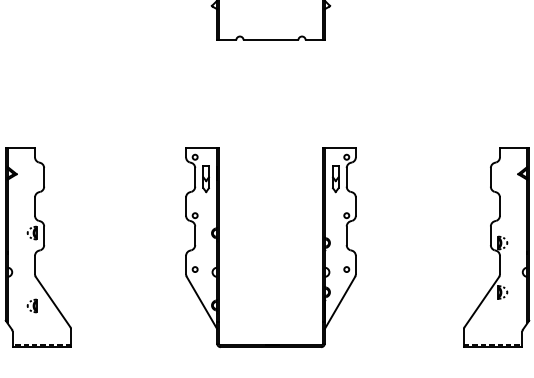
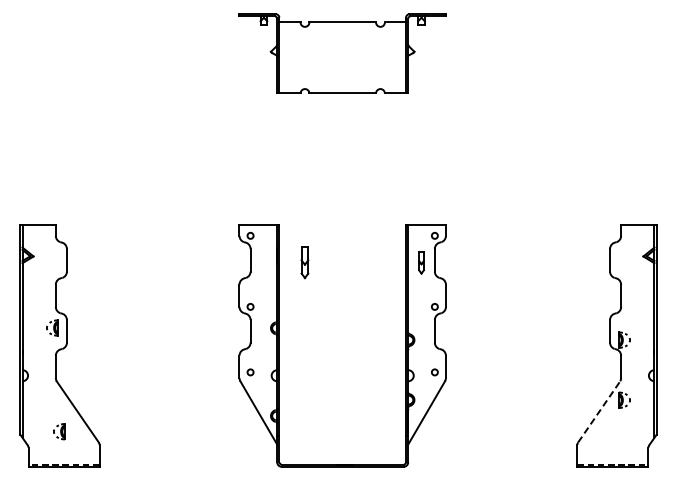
part: (205, 179) -> (304, 262), moved
part: (335, 179) -> (421, 262), size x0.7
line: (482, 301) -> (599, 411), solid -> dashed
part: (32, 305) -> (59, 431), moved

